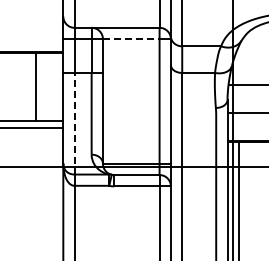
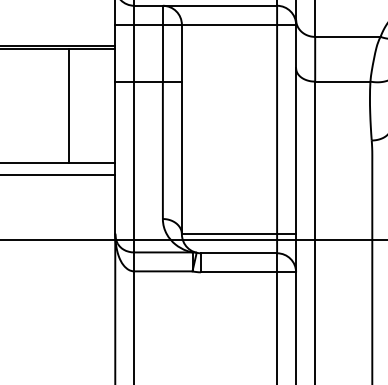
line: (131, 39) -> (229, 25), dashed -> solid
line: (74, 123) -> (134, 166), dashed -> solid

